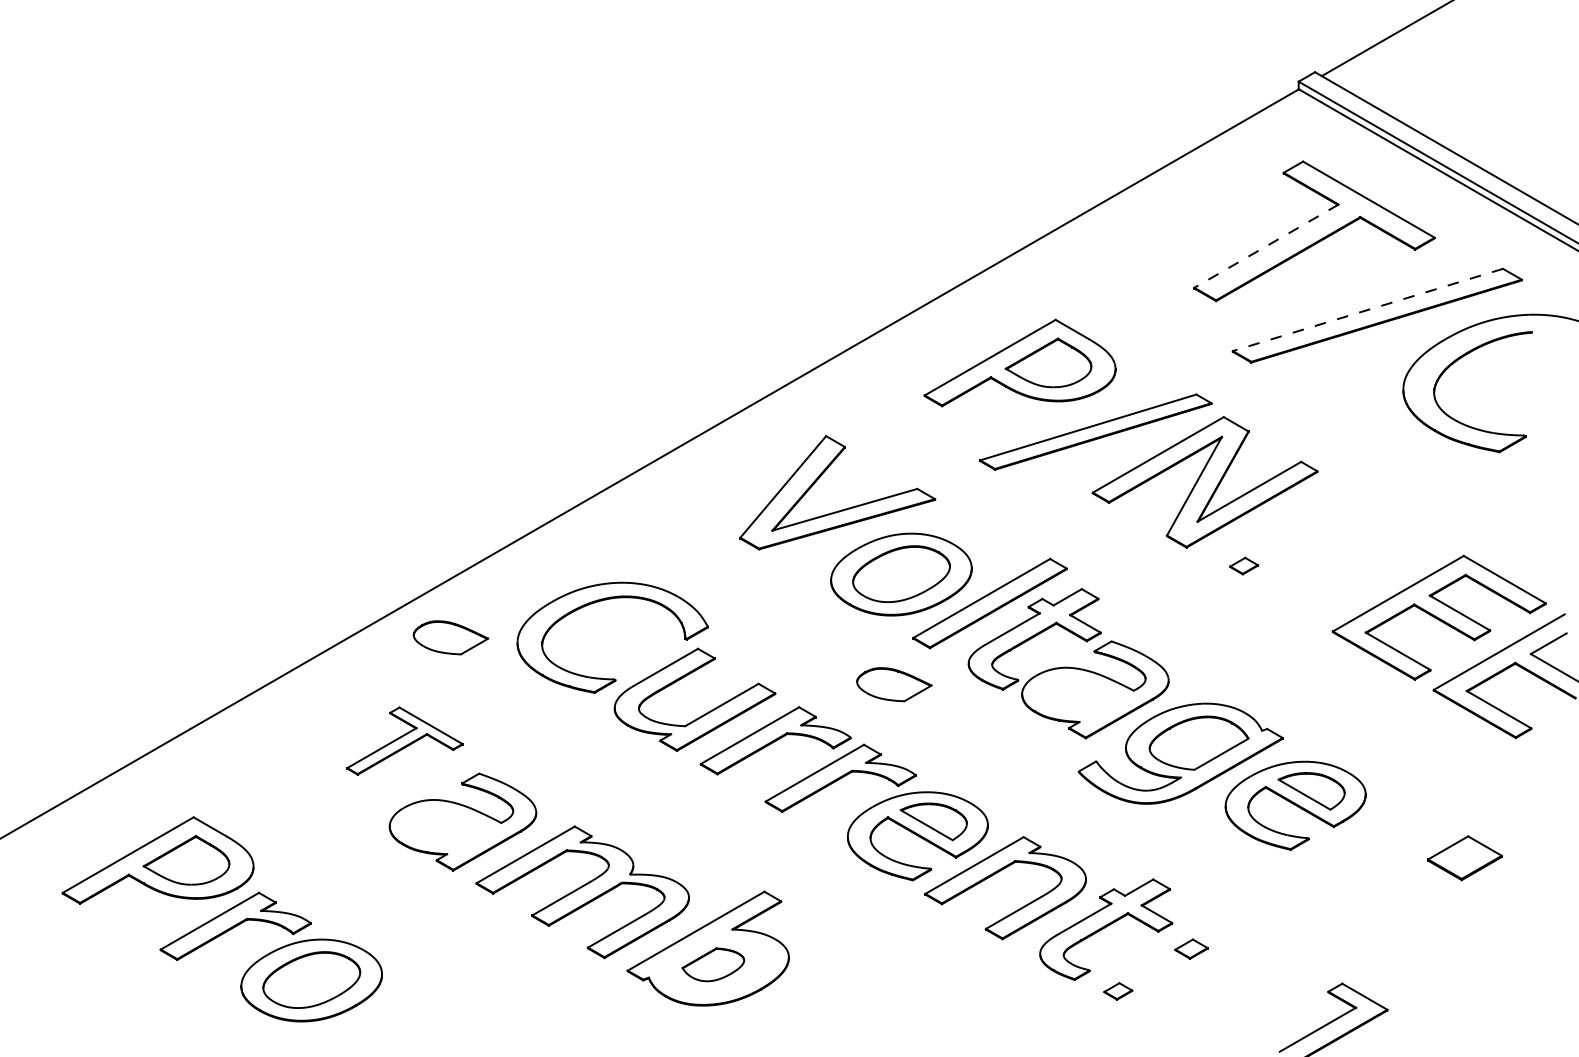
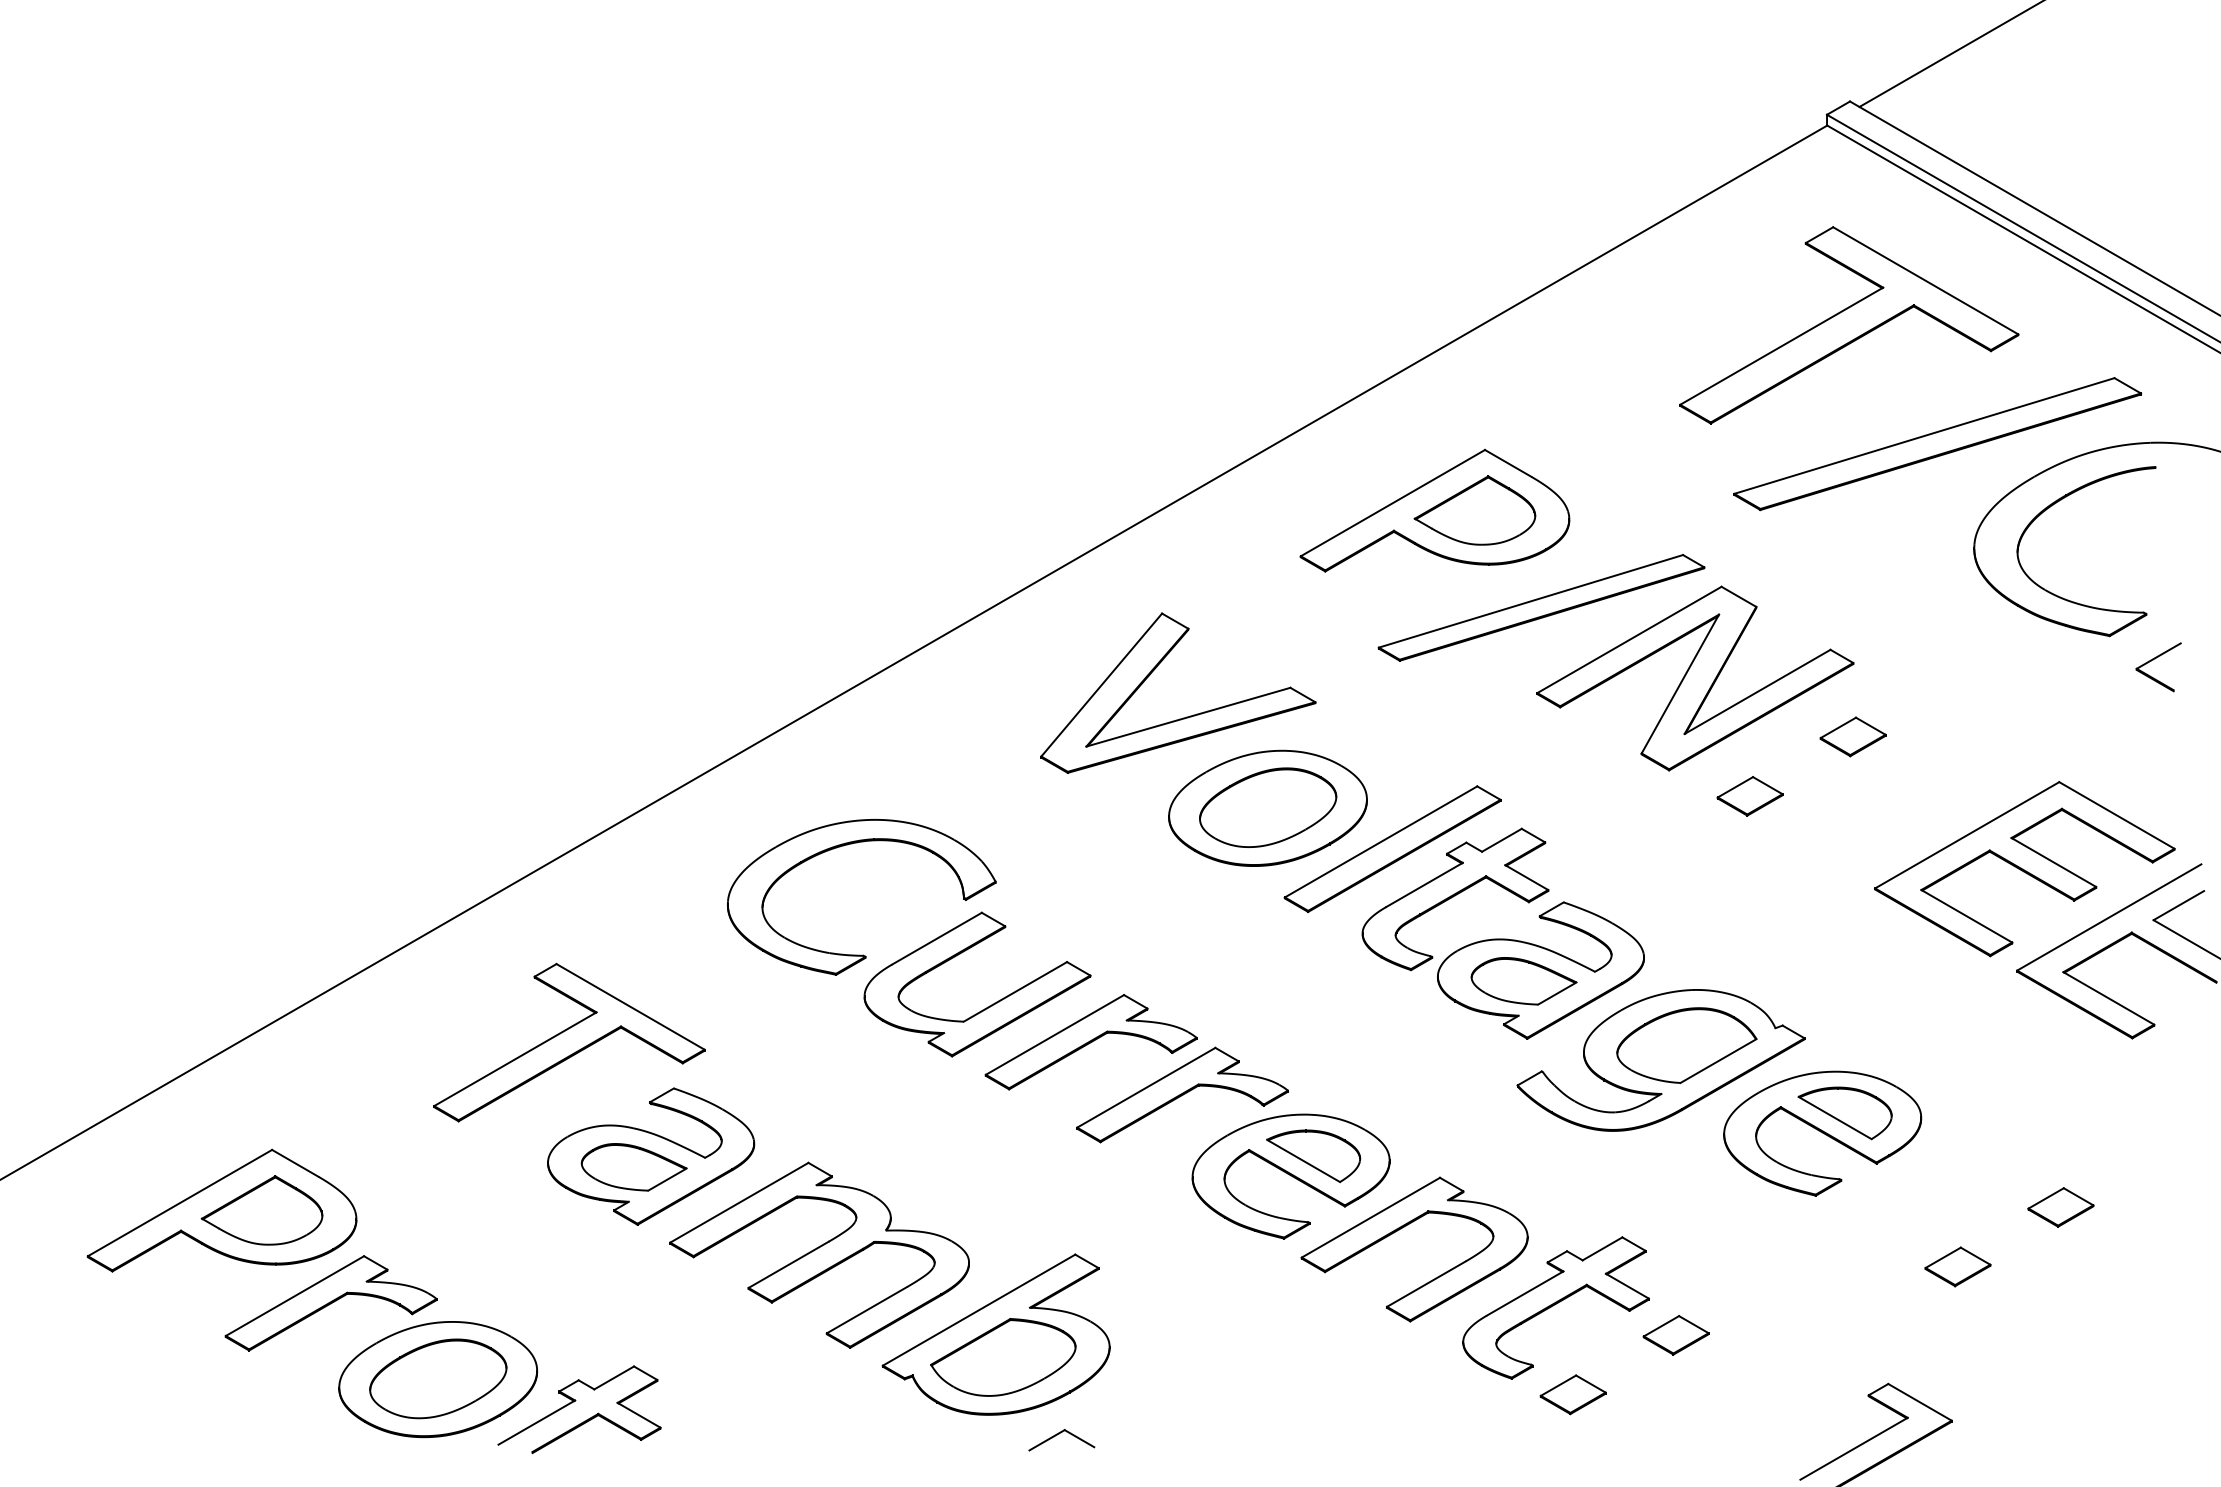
line: (1266, 246) -> (1781, 346), dashed -> solid
line: (1368, 310) -> (1924, 436), dashed -> solid
part: (1532, 468) -> (2155, 659), added
part: (1316, 523) -> (1852, 736), added
part: (1243, 566) -> (1749, 796), size x1.67
part: (450, 637) -> (633, 1167), moved
part: (893, 684) -> (1523, 981), moved
part: (405, 740) -> (569, 1042), size x1.67
part: (1464, 858) -> (2060, 1207), size x0.62
part: (1391, 900) -> (1957, 1266), added
part: (1191, 949) -> (1675, 1335), size x1.43
part: (713, 964) -> (1003, 1357), size x1.67
part: (1117, 991) -> (1572, 1394), size x1.67
part: (408, 996) -> (574, 1402), added
part: (753, 1019) -> (1059, 1434), added

